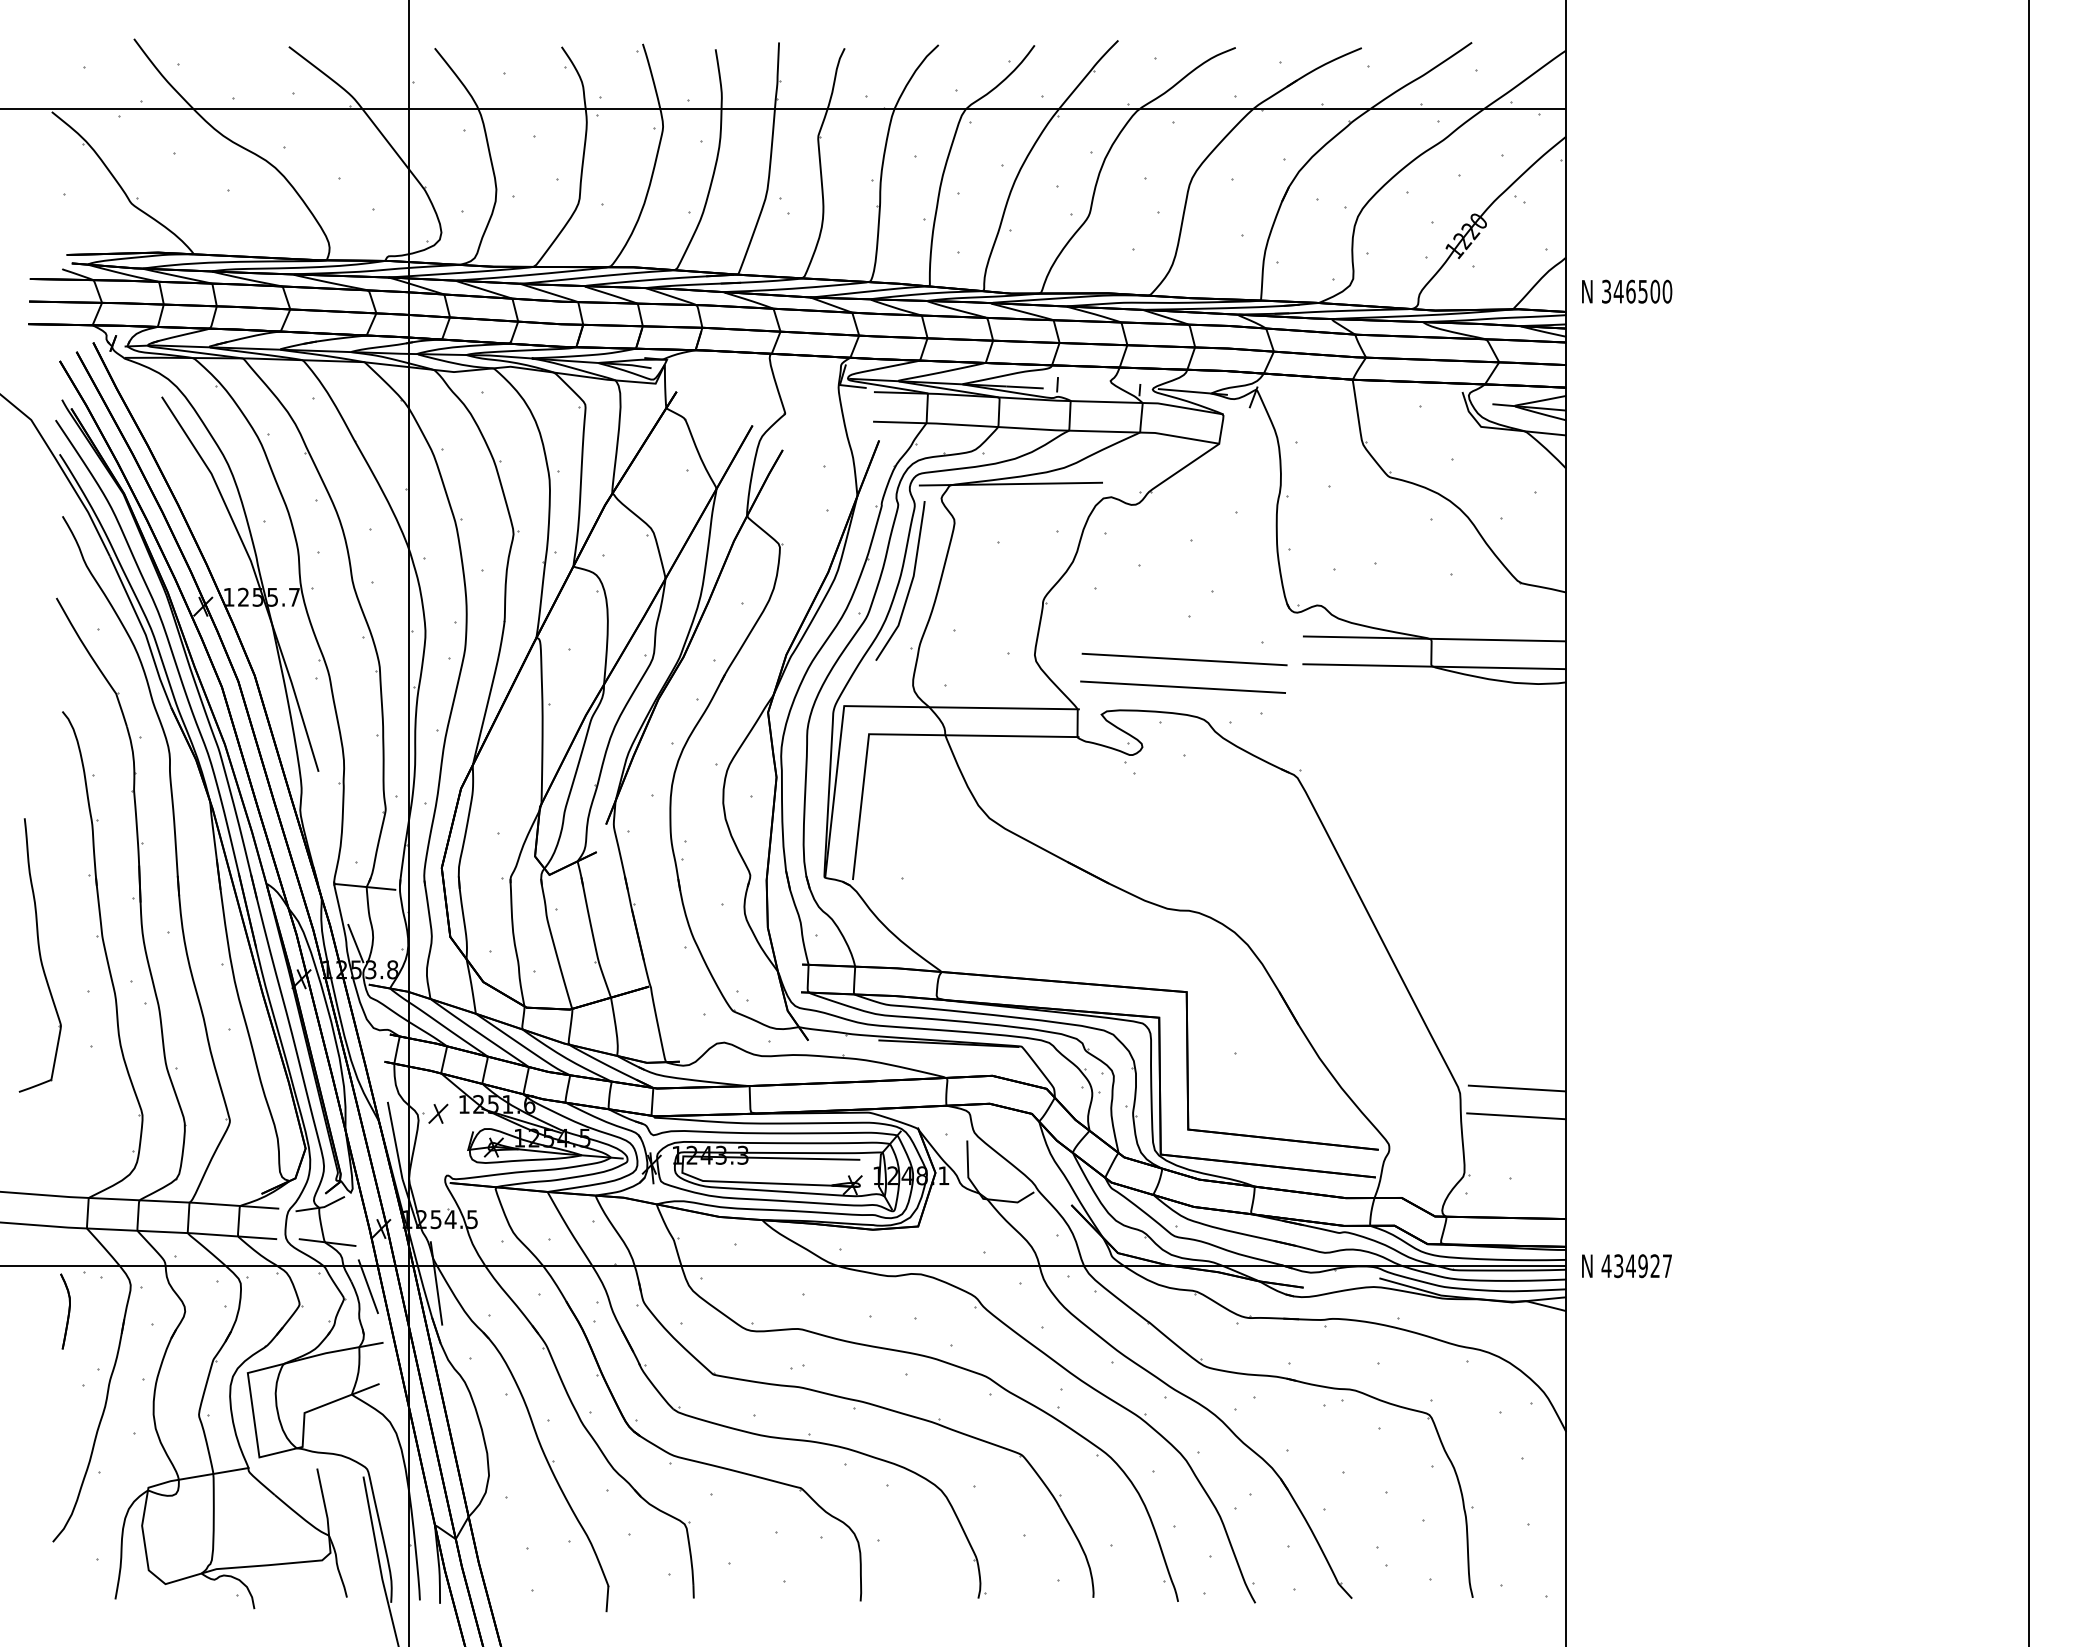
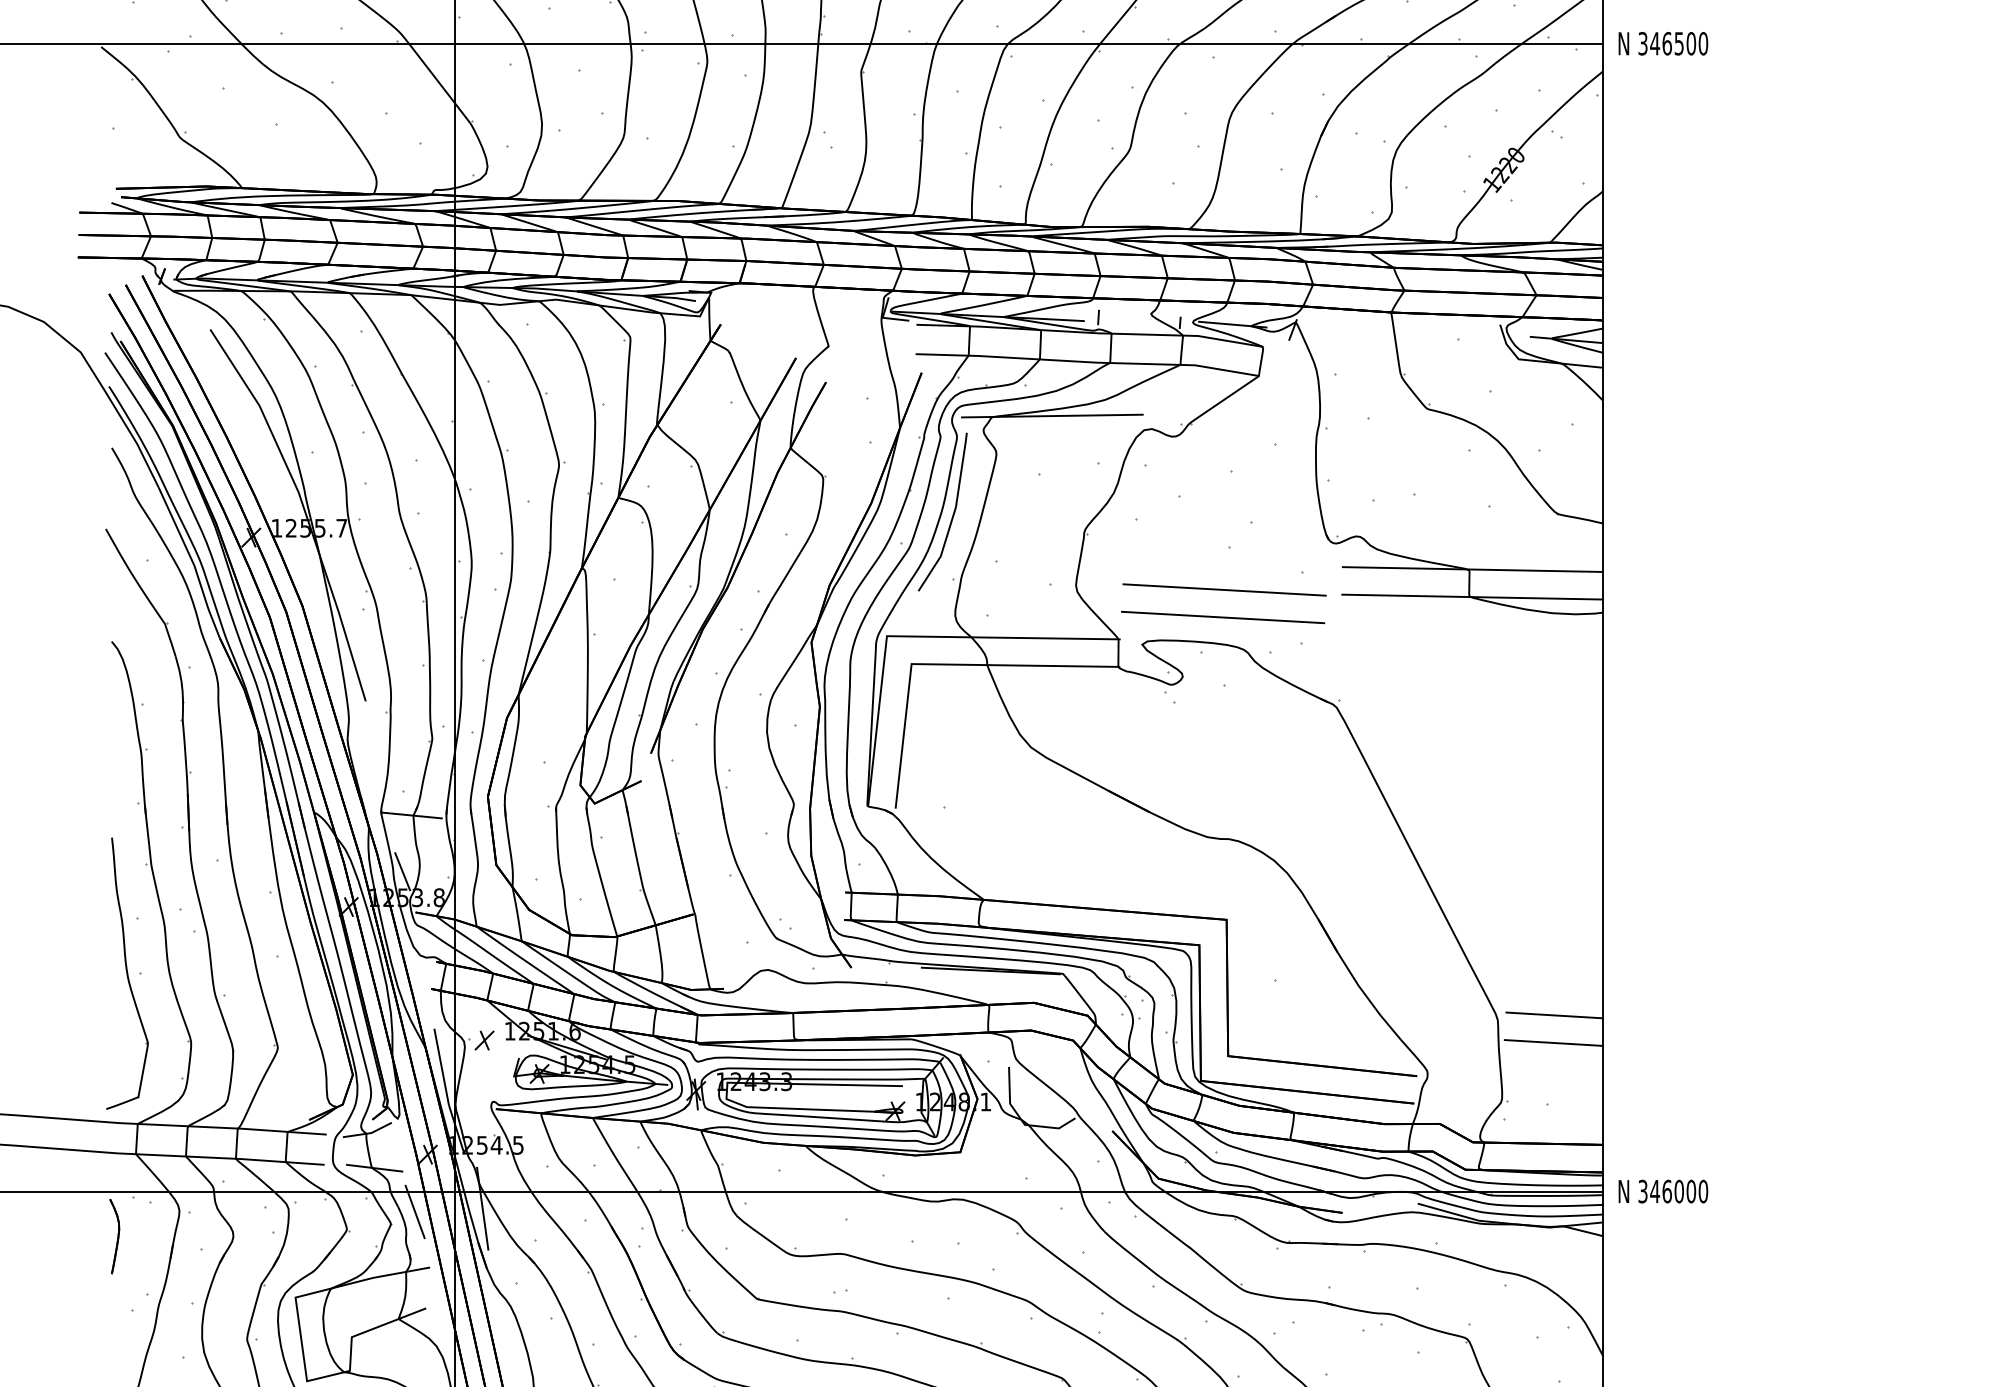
text: (1627, 291) -> (1663, 43), moved
part: (39, 955) -> (126, 973), moved
text: (1636, 1266) -> (1672, 1191), 434927 -> 346000

